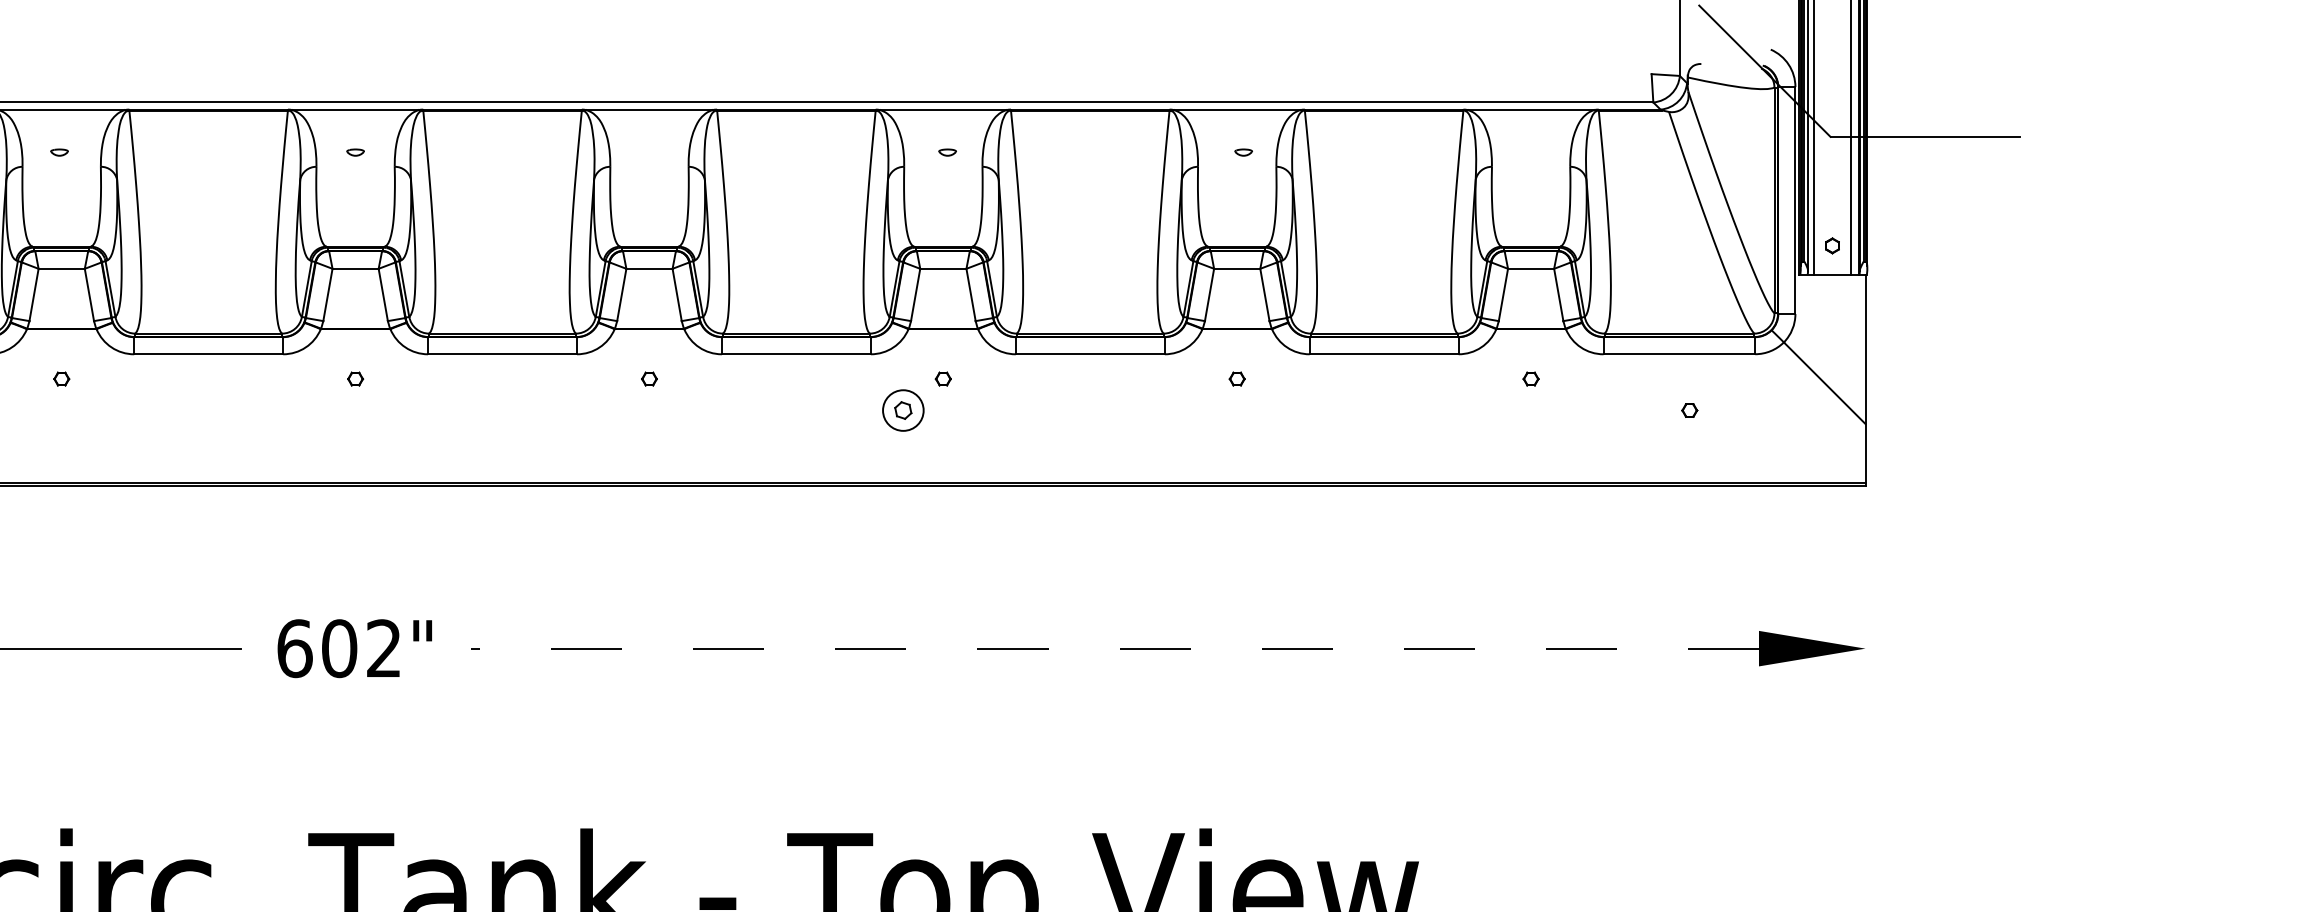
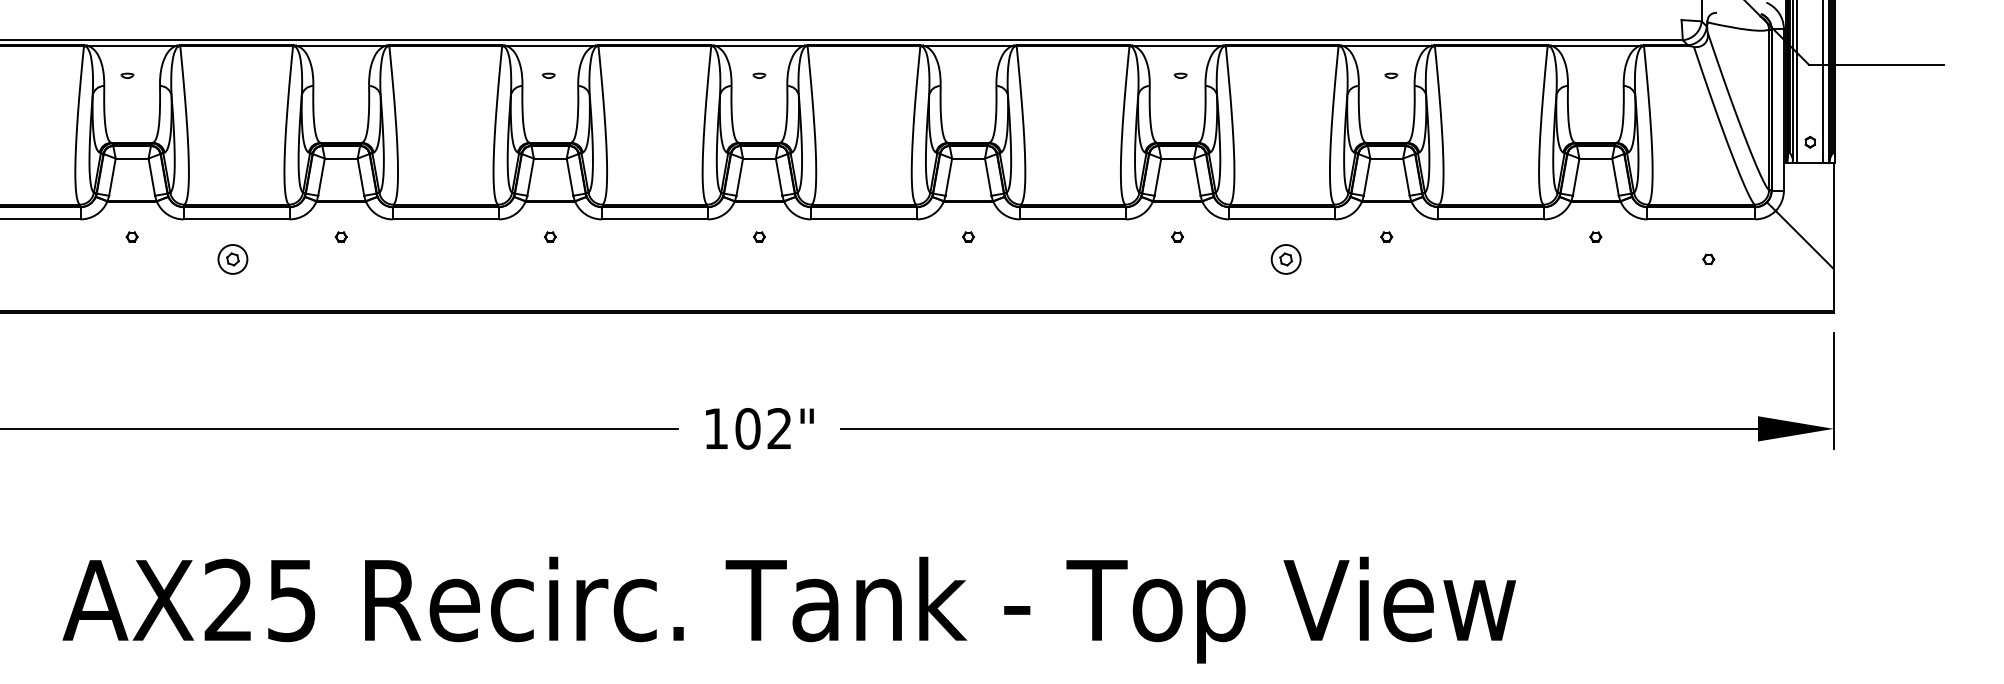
part: (902, 410) -> (1285, 259), moved
line: (1865, 594) -> (1833, 390), added
text: (295, 648) -> (716, 428), 602" -> 102"
line: (1114, 648) -> (1299, 428), dashed -> solid

